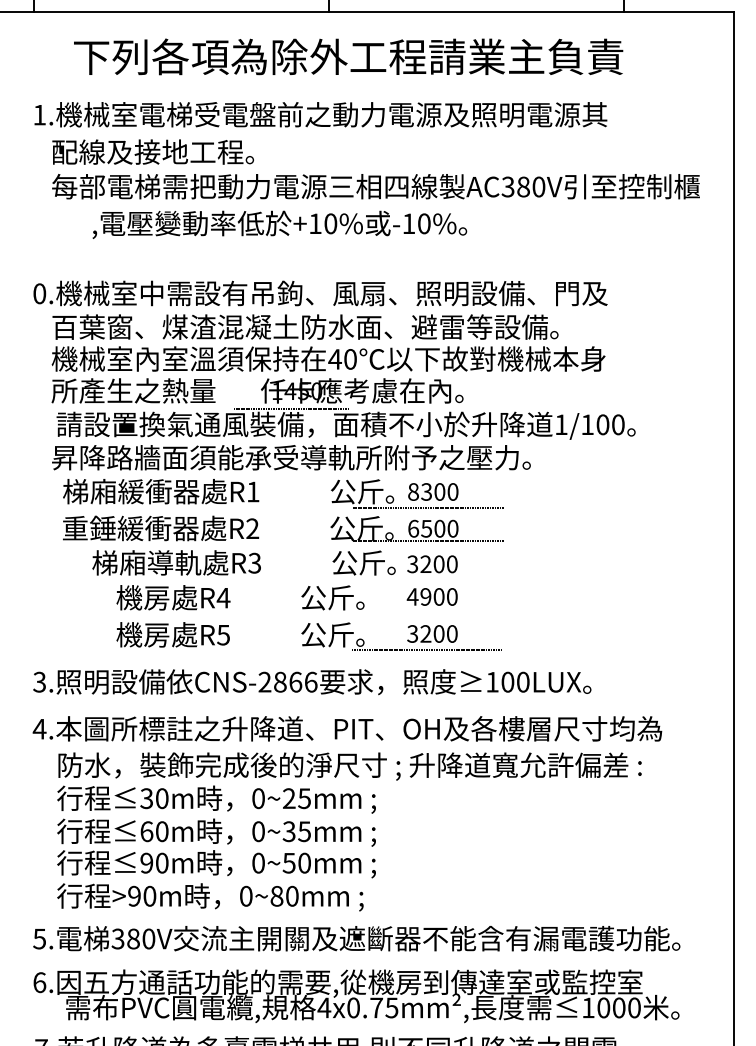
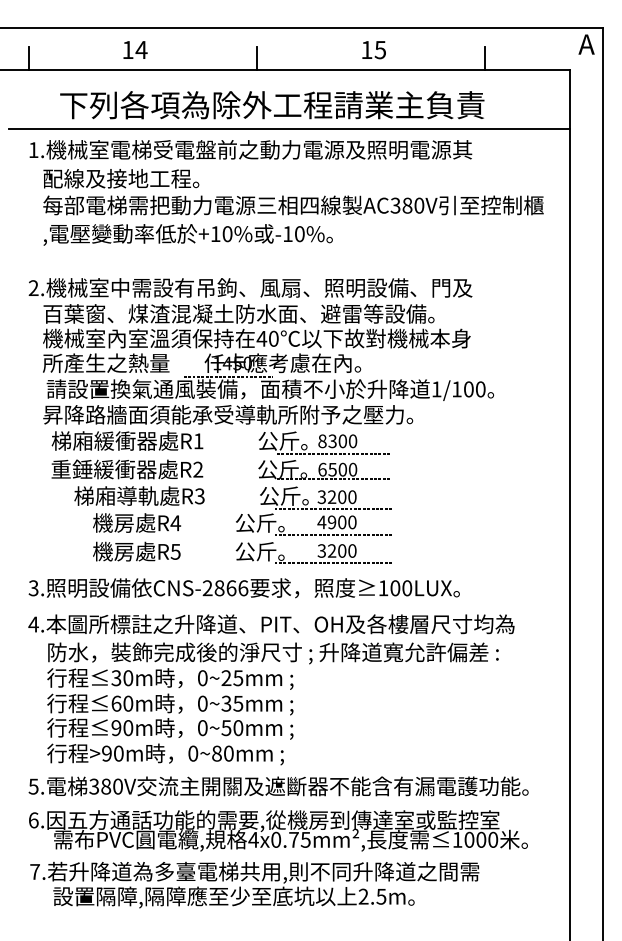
line: (370, 88) -> (289, 129), added
text: (278, 224) -> (187, 234), moved
text: (39, 294) -> (33, 288), 0. -> 2.
line: (426, 580) -> (332, 509), added
line: (426, 612) -> (332, 534), added

